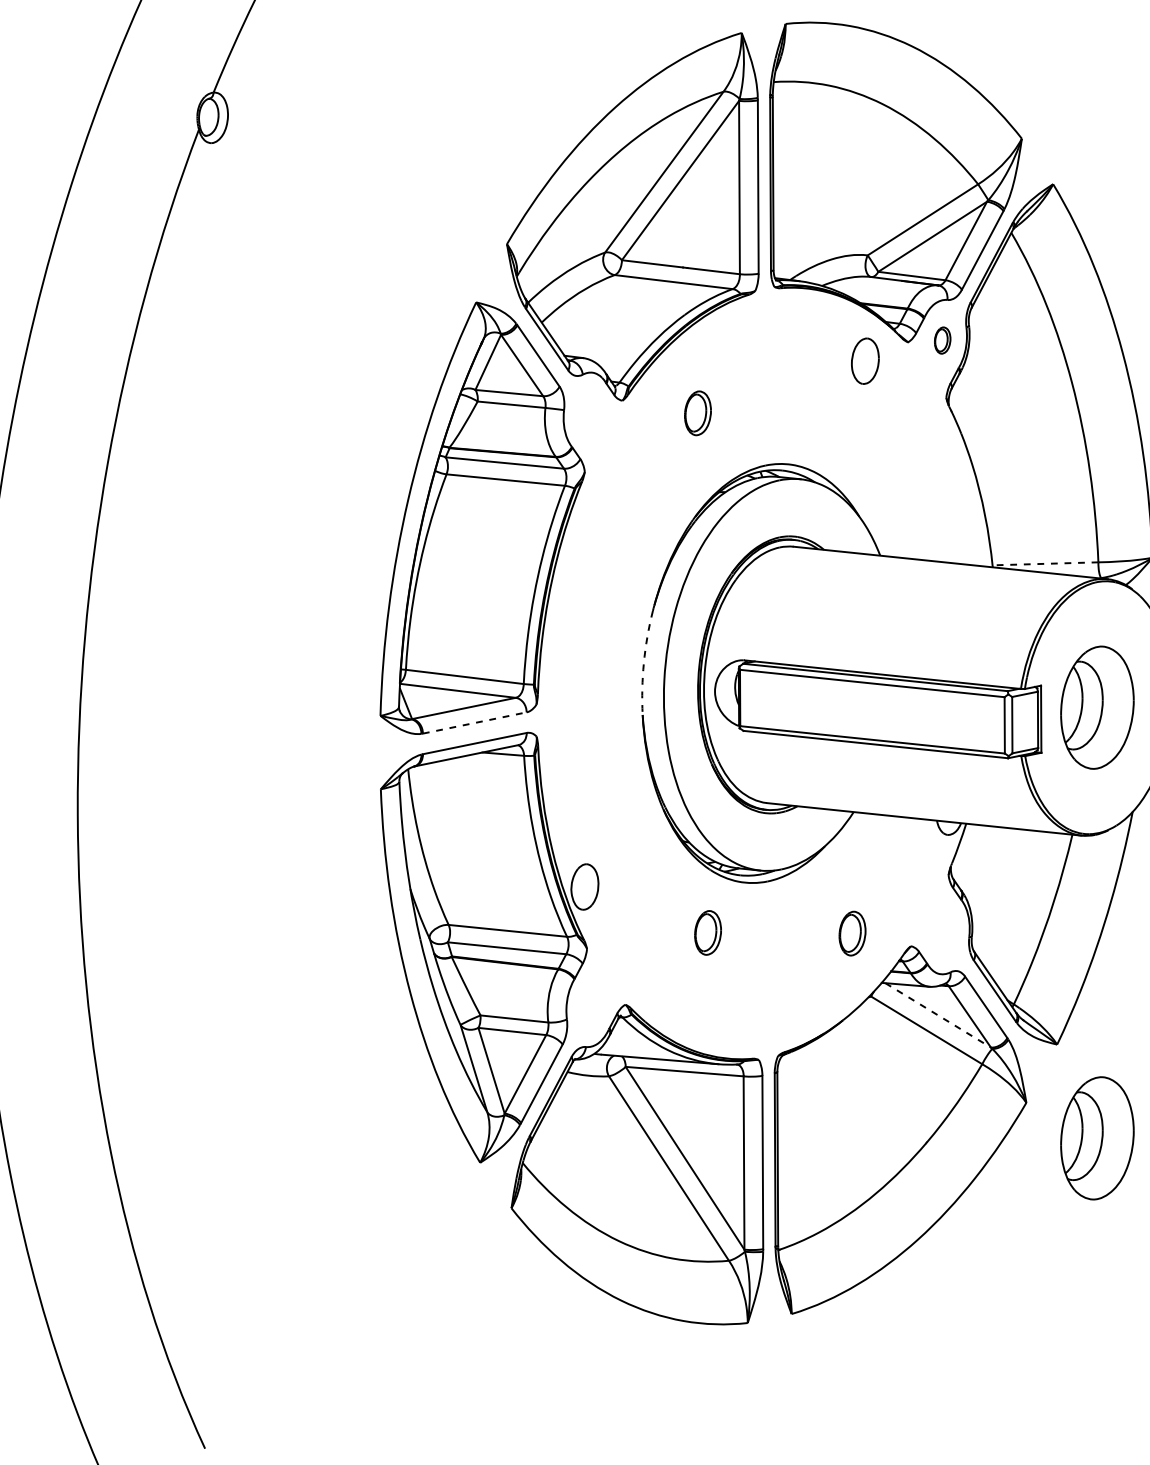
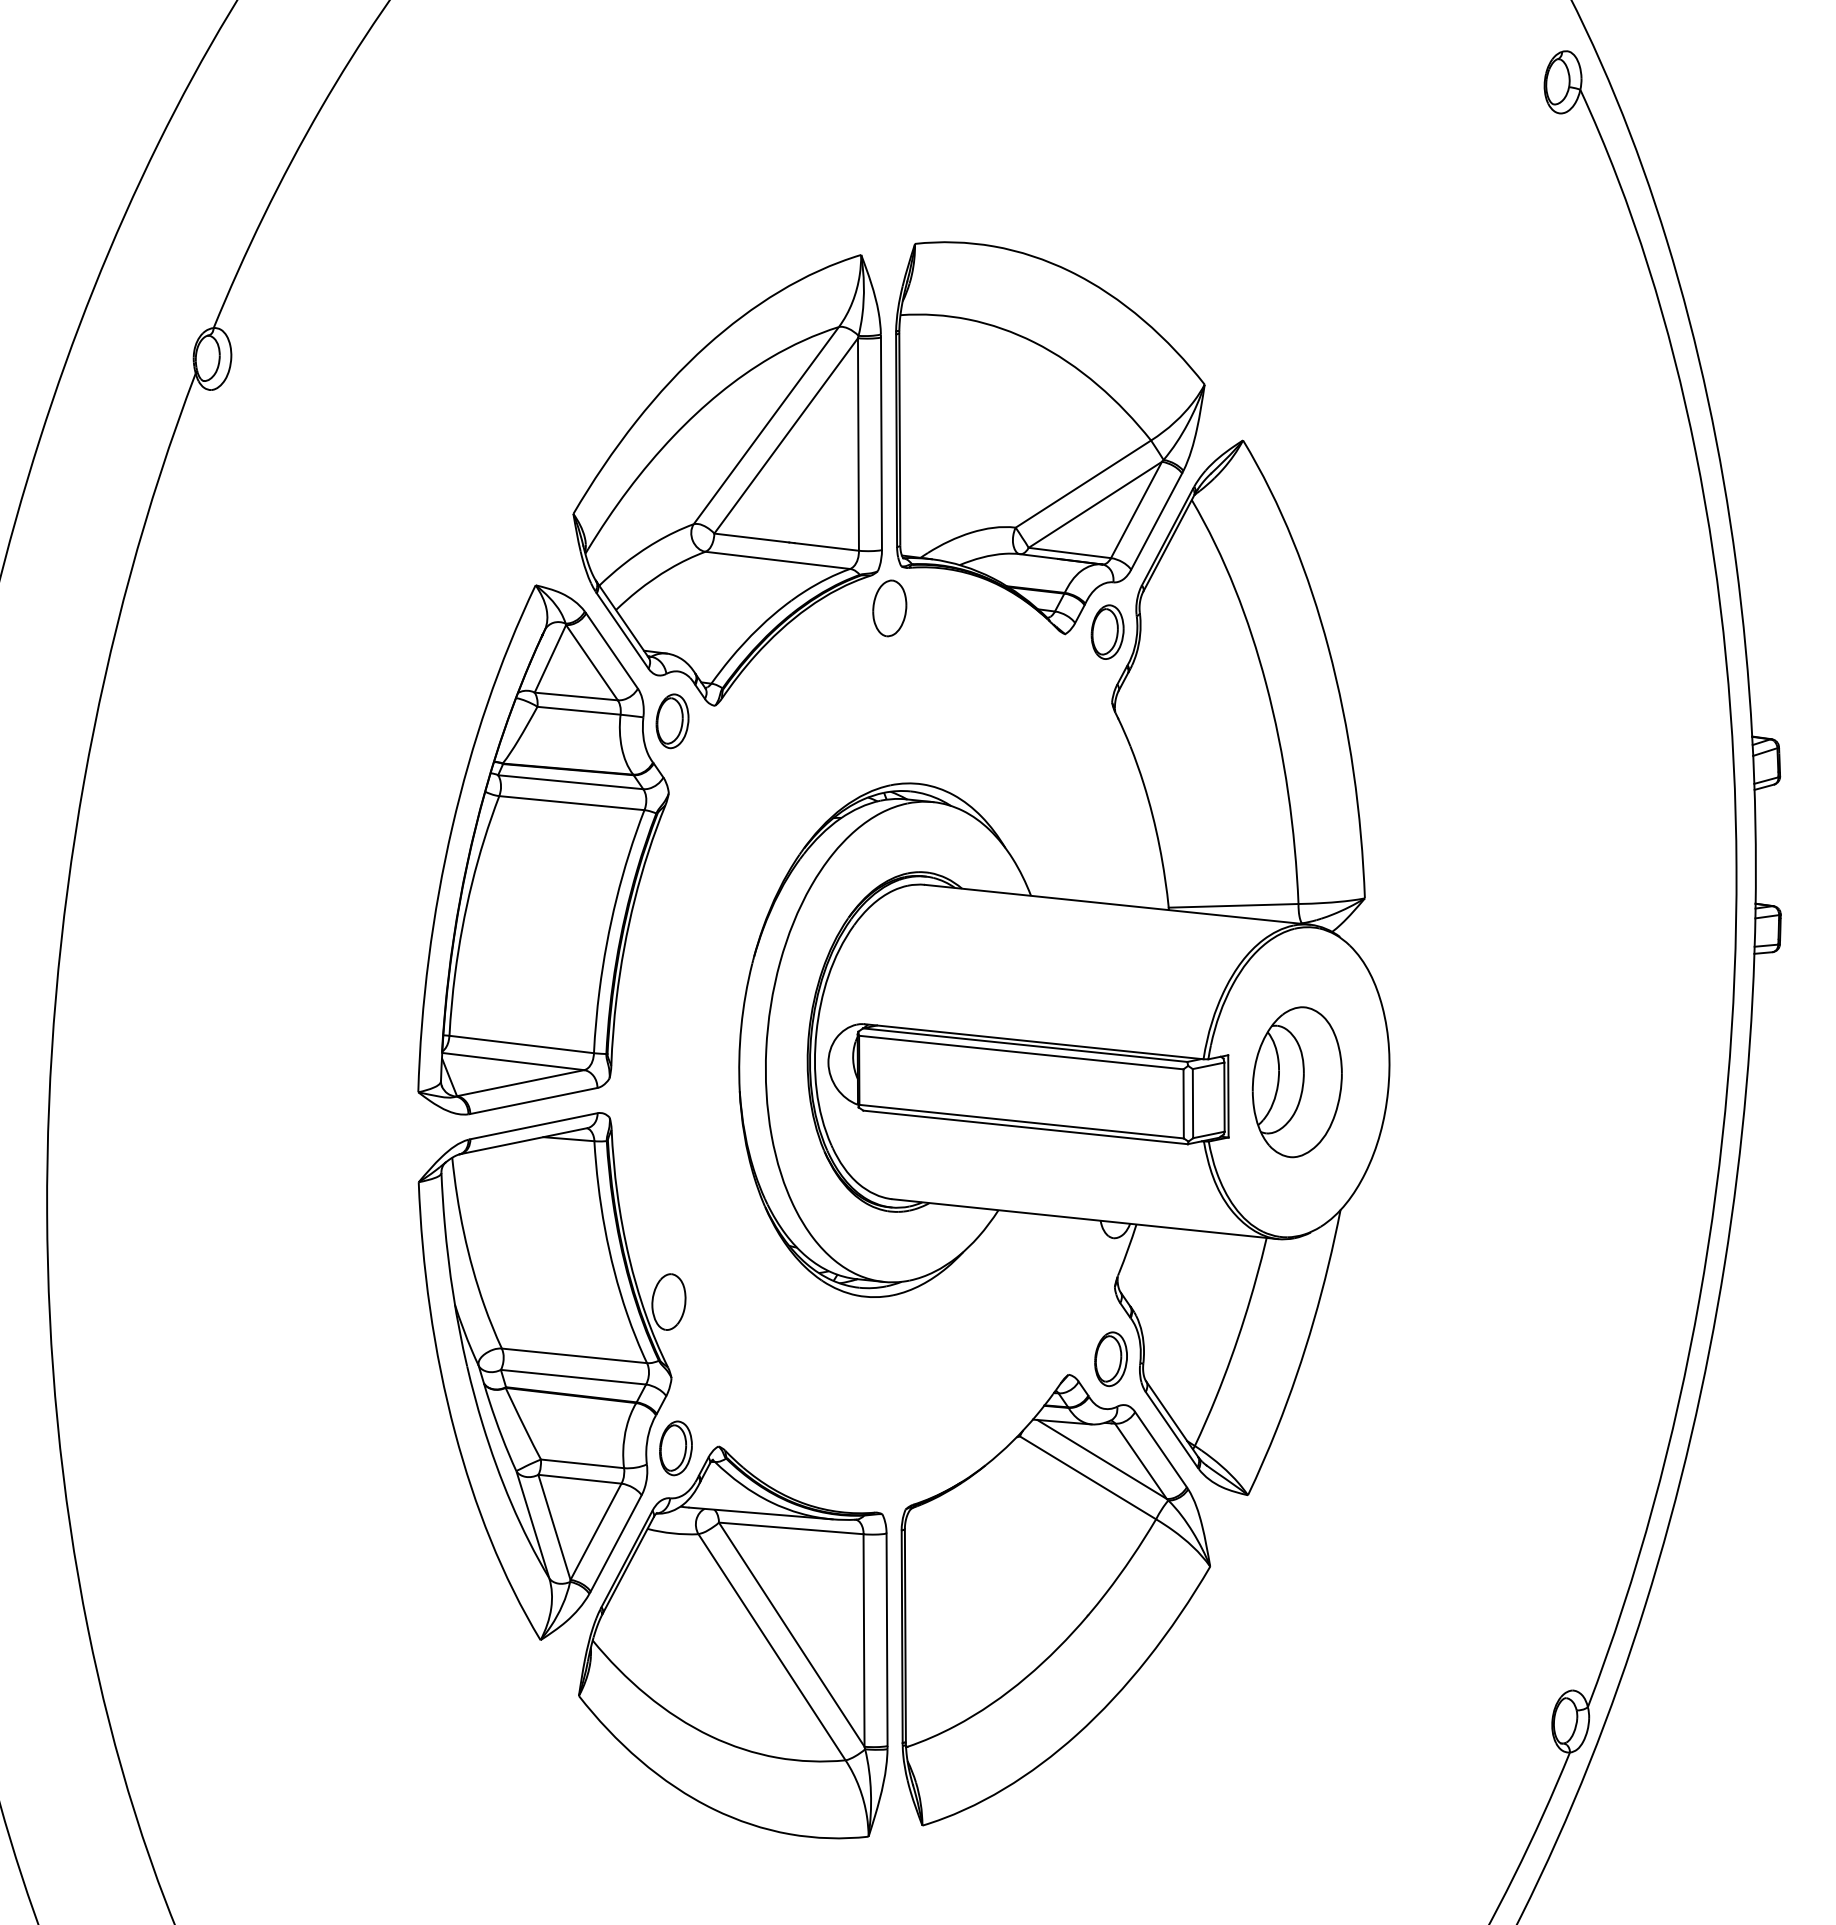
part: (942, 340) -> (1107, 631), size x1.67
part: (865, 361) -> (889, 608), moved
part: (697, 413) -> (672, 721), moved
line: (1045, 563) -> (1233, 905), dashed -> solid
arc: (644, 662) -> (741, 1026), dashed -> solid
line: (474, 722) -> (533, 1100), dashed -> solid
part: (707, 933) -> (675, 1448), moved
part: (852, 933) -> (1110, 1359), moved
line: (938, 1015) -> (1102, 1459), dashed -> solid
part: (1096, 1138) -> (1296, 1610), removed

